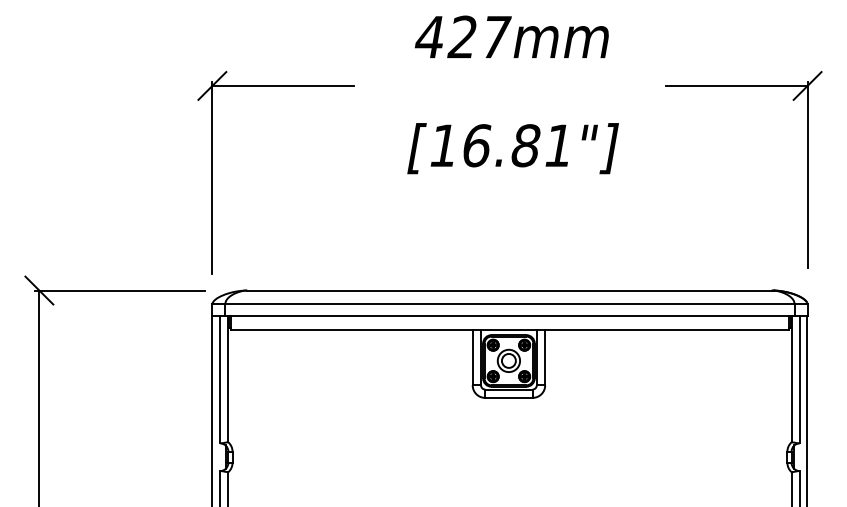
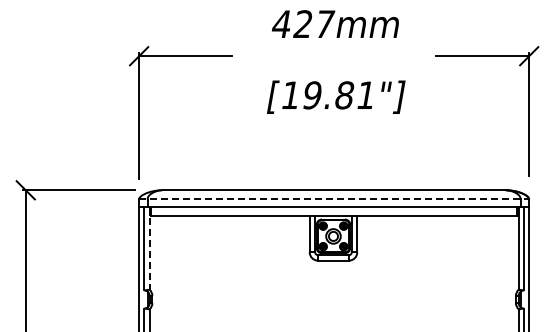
text: (476, 145) -> (312, 95), [16.81"] -> [19.81"]
line: (510, 304) -> (334, 199), solid -> dashed
line: (228, 379) -> (149, 248), solid -> dashed

